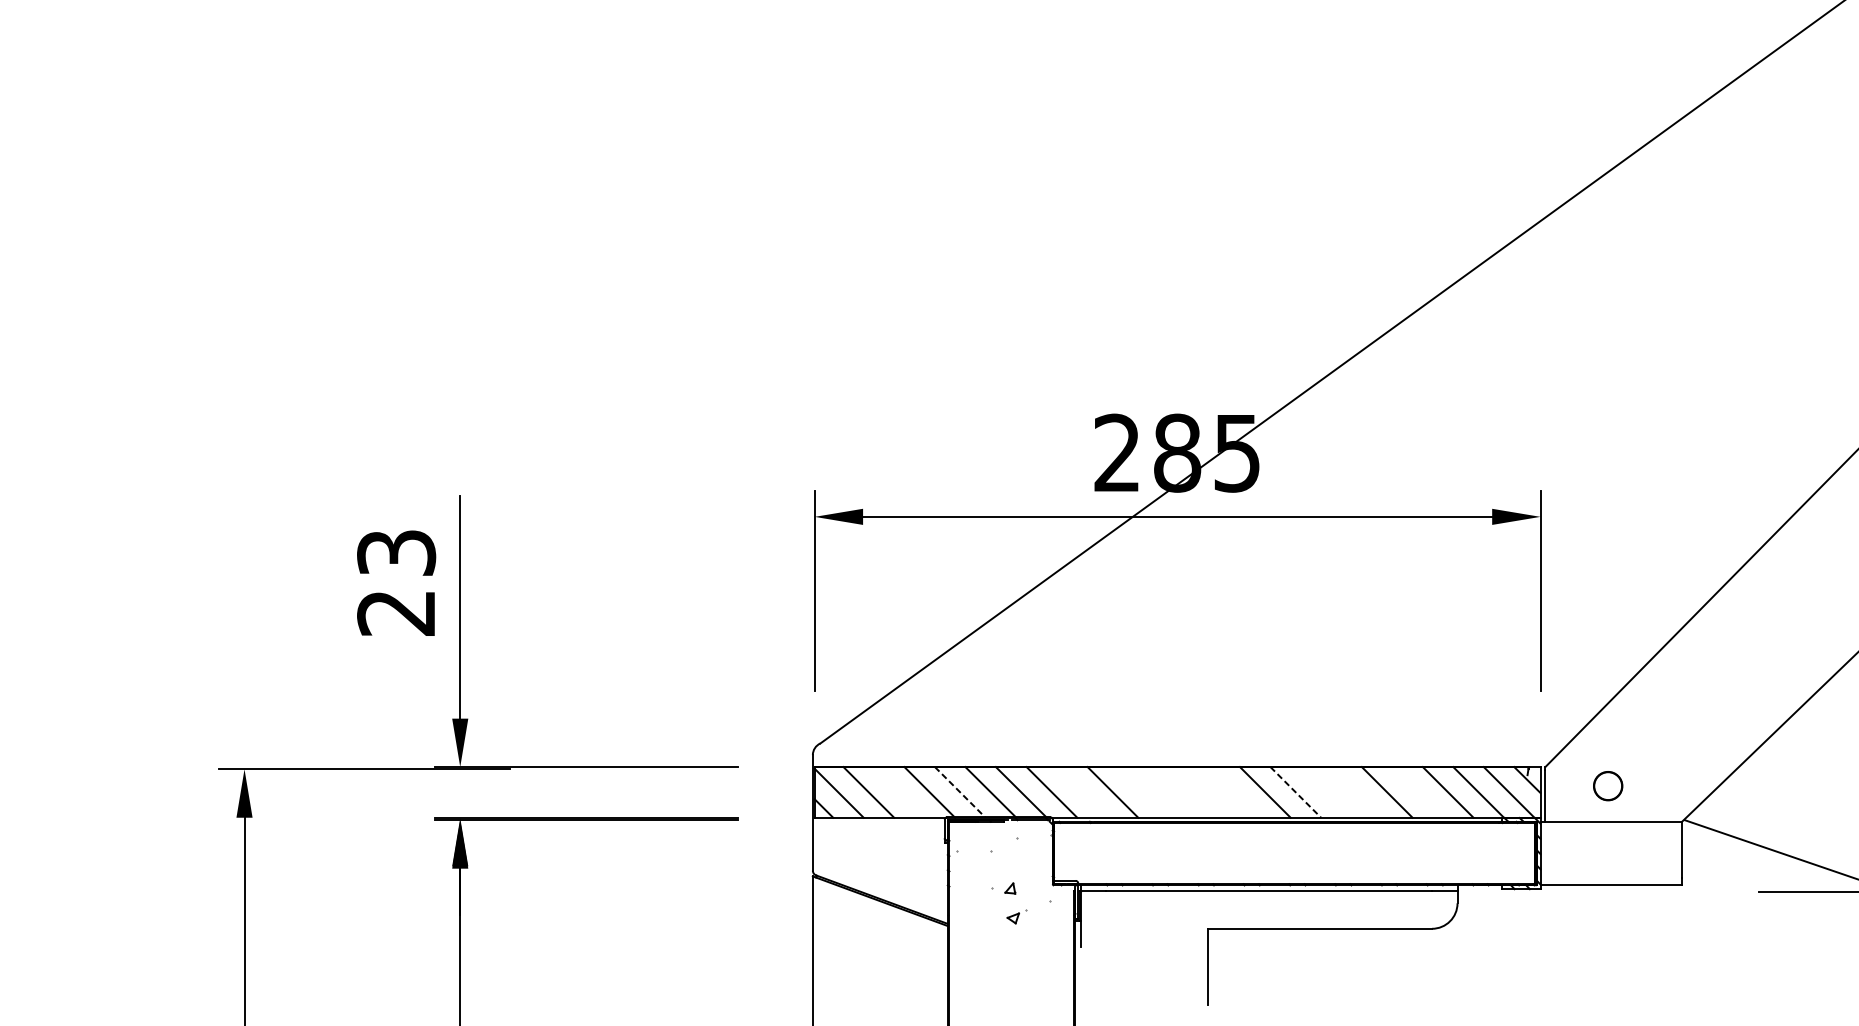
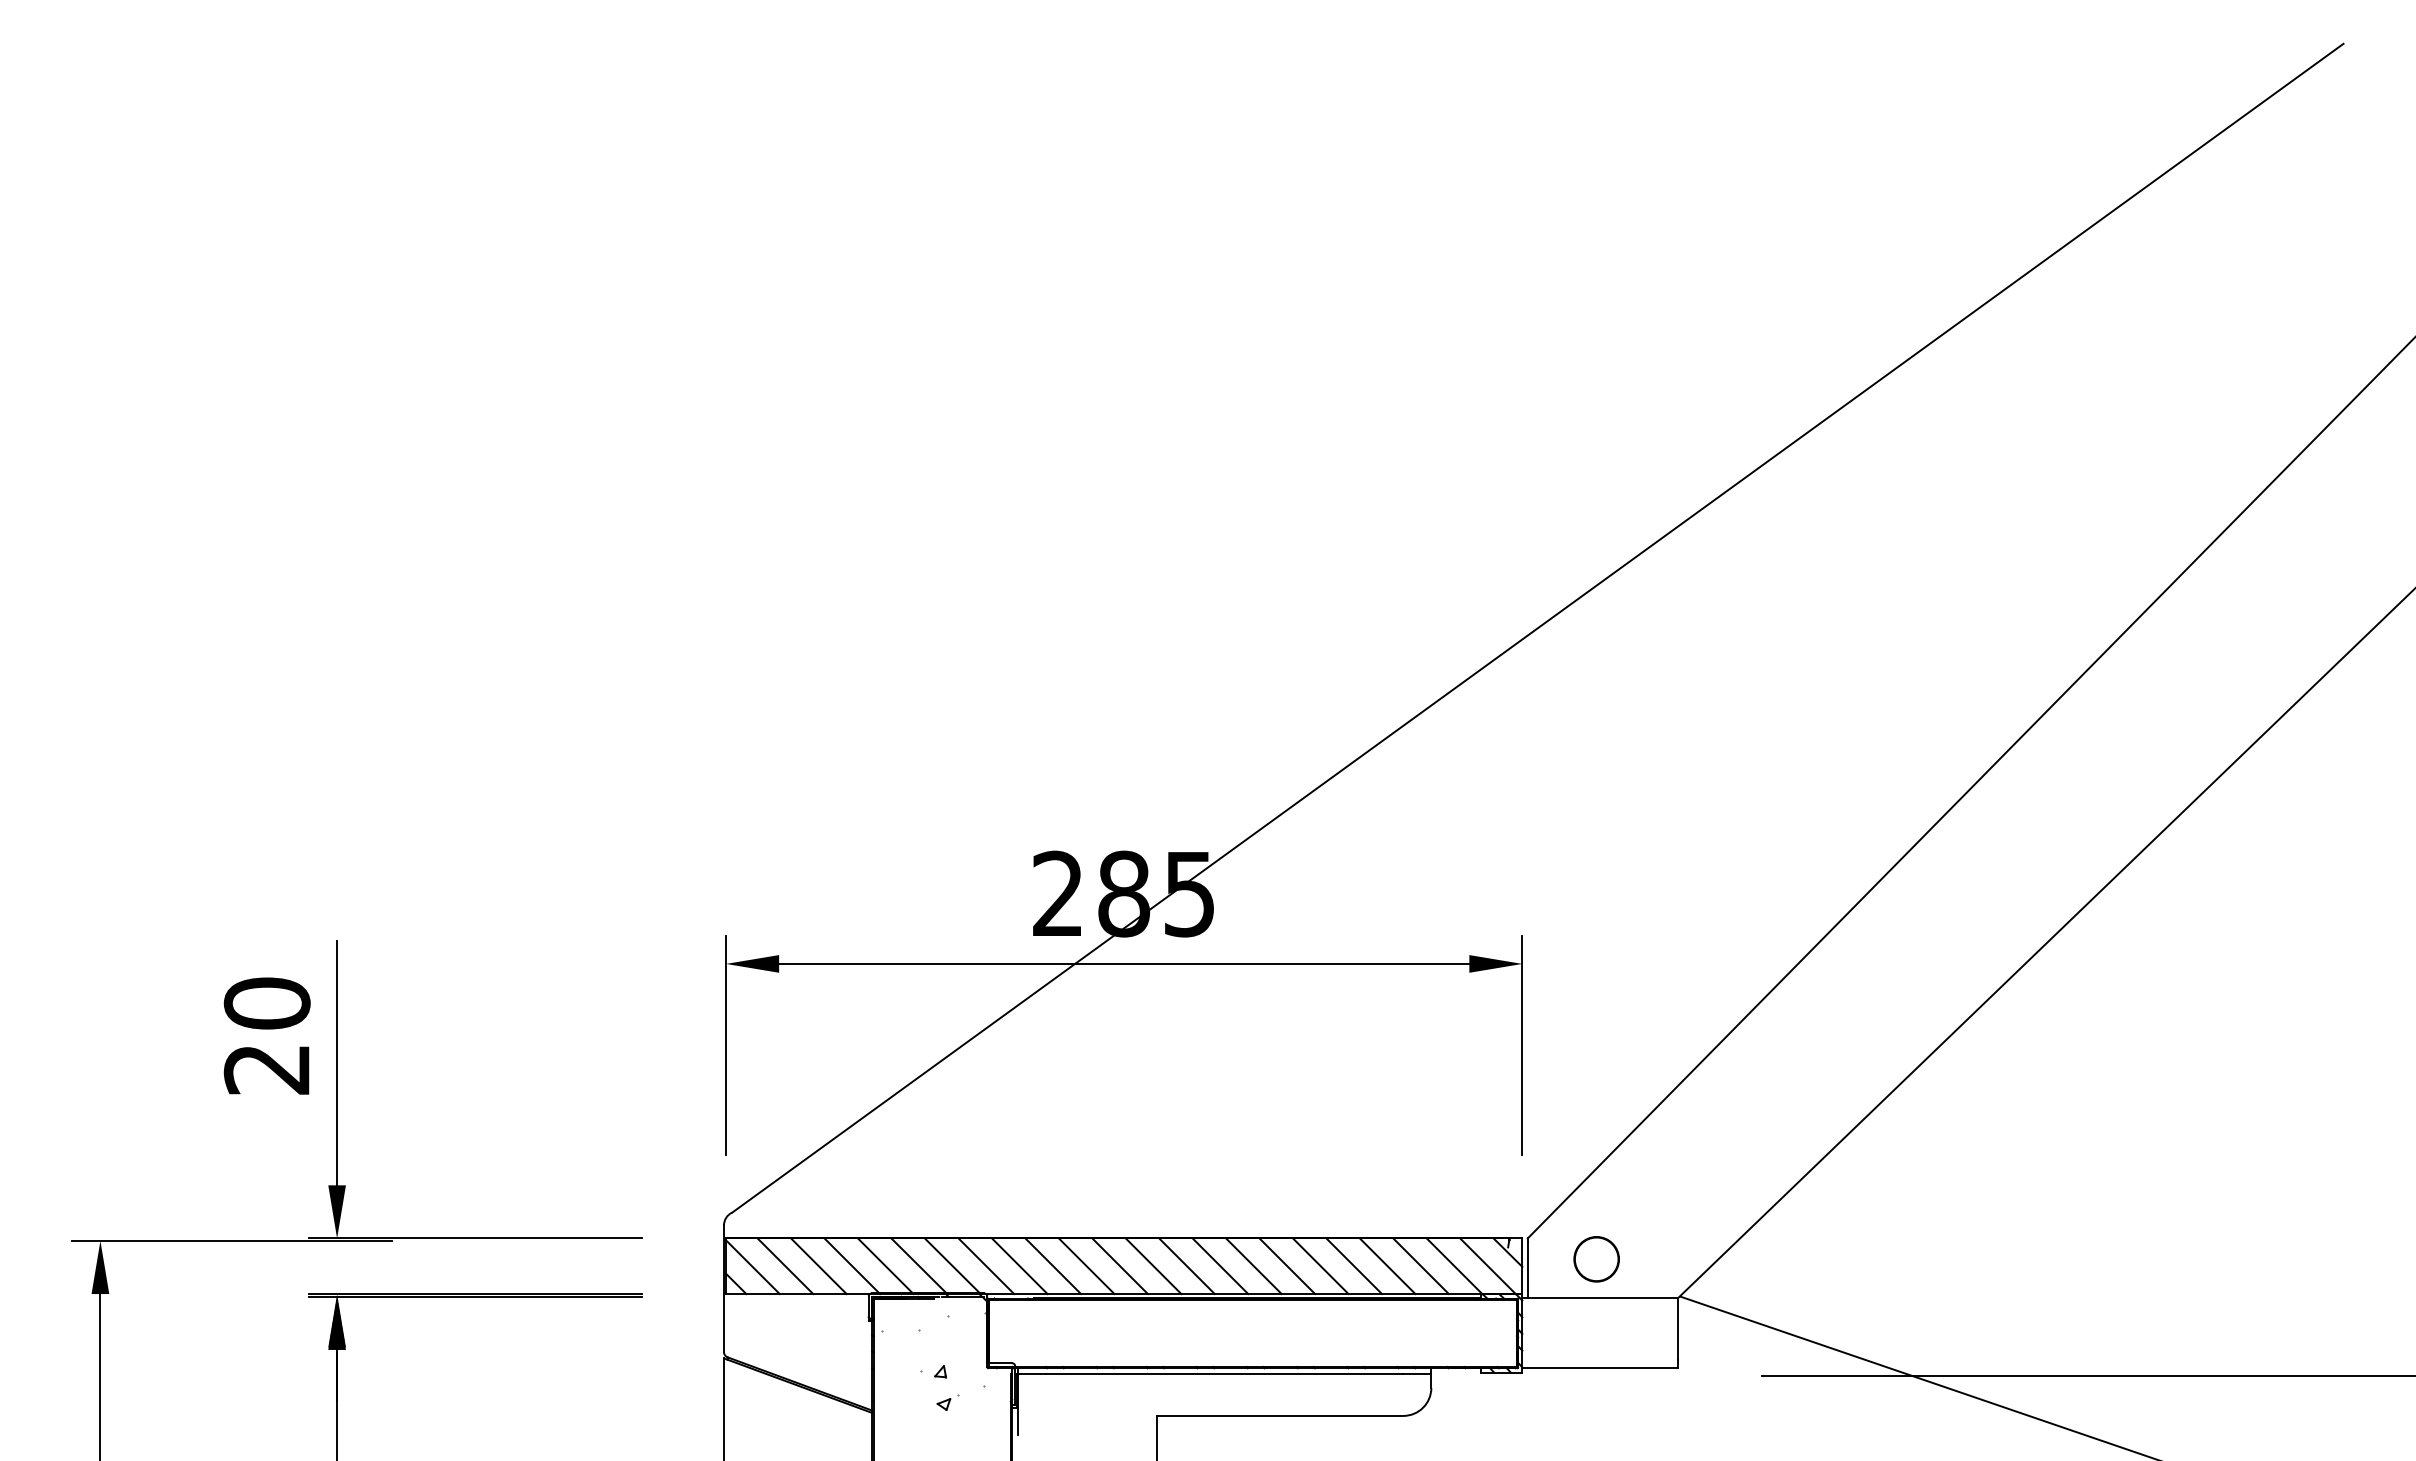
text: (395, 552) -> (266, 1003), 23 -> 20
circle: (1608, 786) -> (1596, 1259), size x1.43
line: (898, 792) -> (818, 1266), added
line: (960, 792) -> (886, 1266), dashed -> solid
line: (1082, 792) -> (1019, 1266), added
line: (1143, 792) -> (1086, 1266), added
line: (1173, 792) -> (1119, 1266), added
line: (1204, 792) -> (1153, 1266), added
line: (1234, 792) -> (1186, 1266), added
line: (1296, 792) -> (1254, 1266), dashed -> solid
line: (1326, 792) -> (1287, 1266), added
line: (1356, 792) -> (1320, 1266), added
line: (1417, 792) -> (1387, 1266), added

